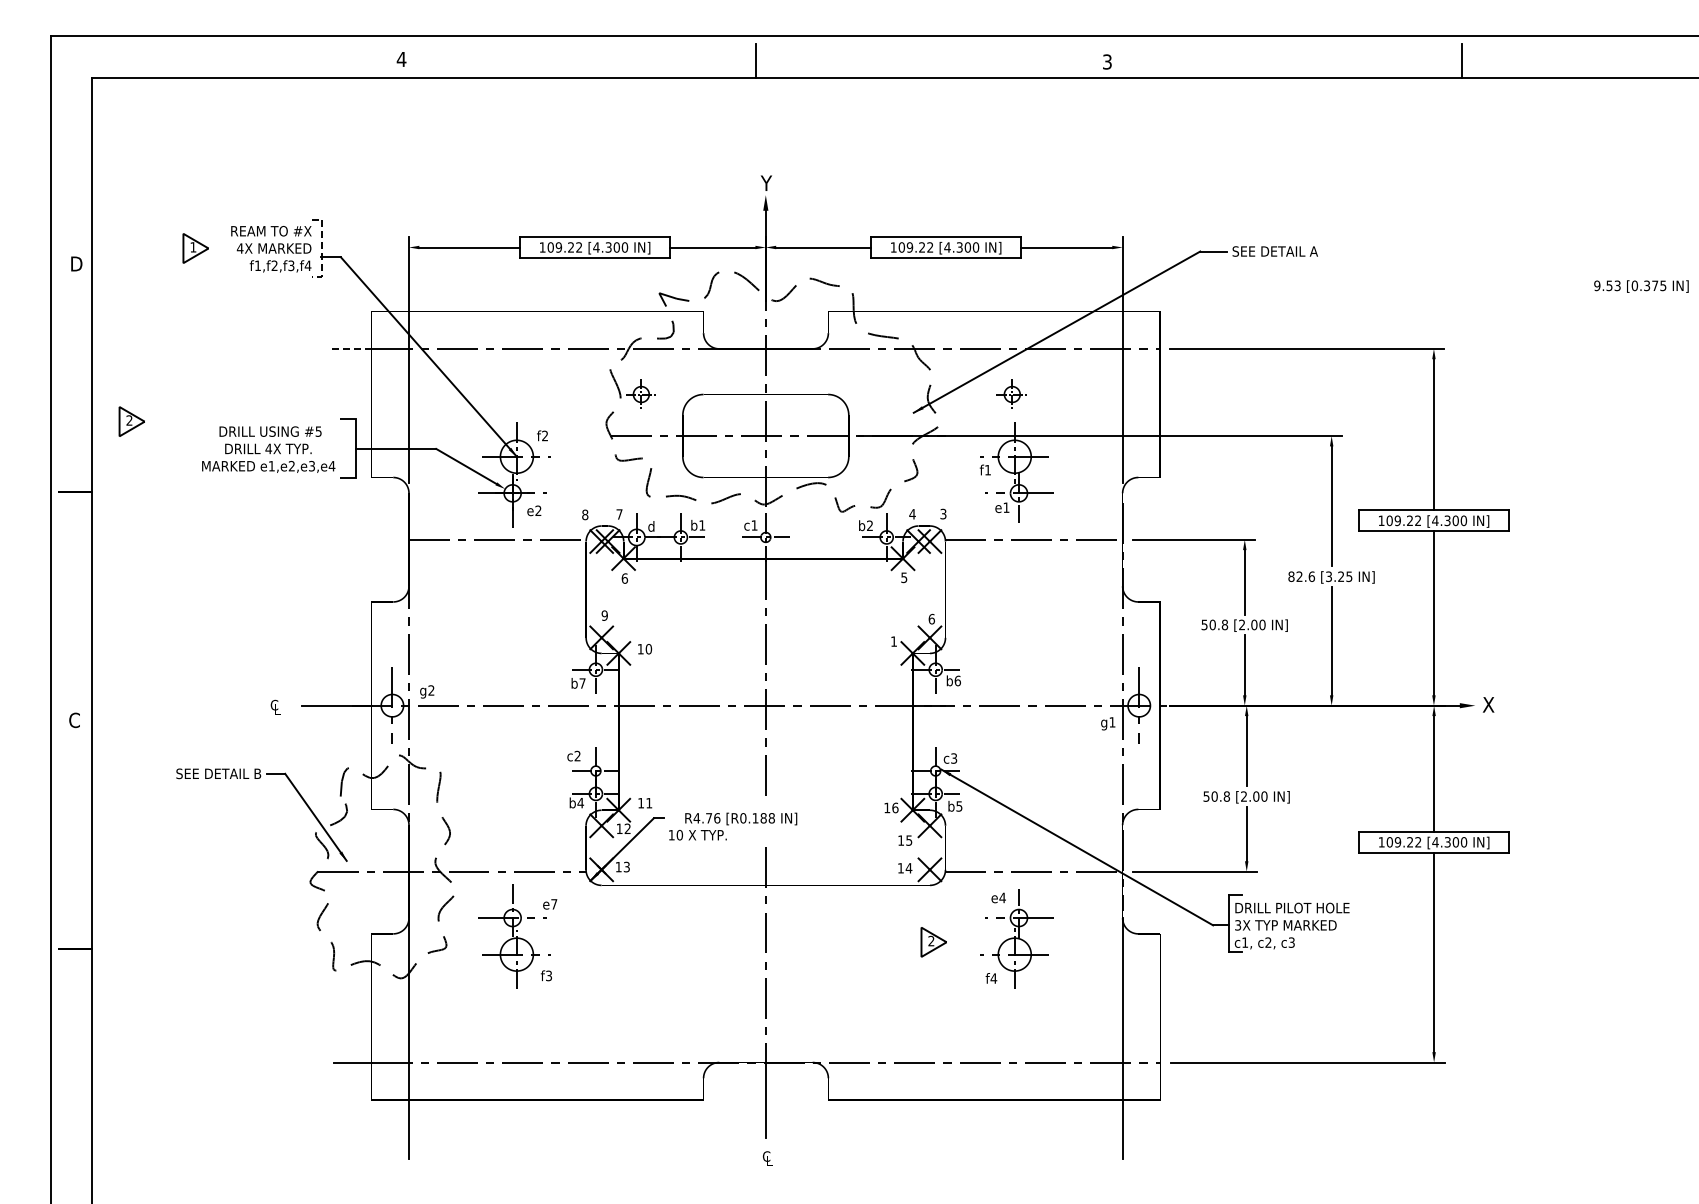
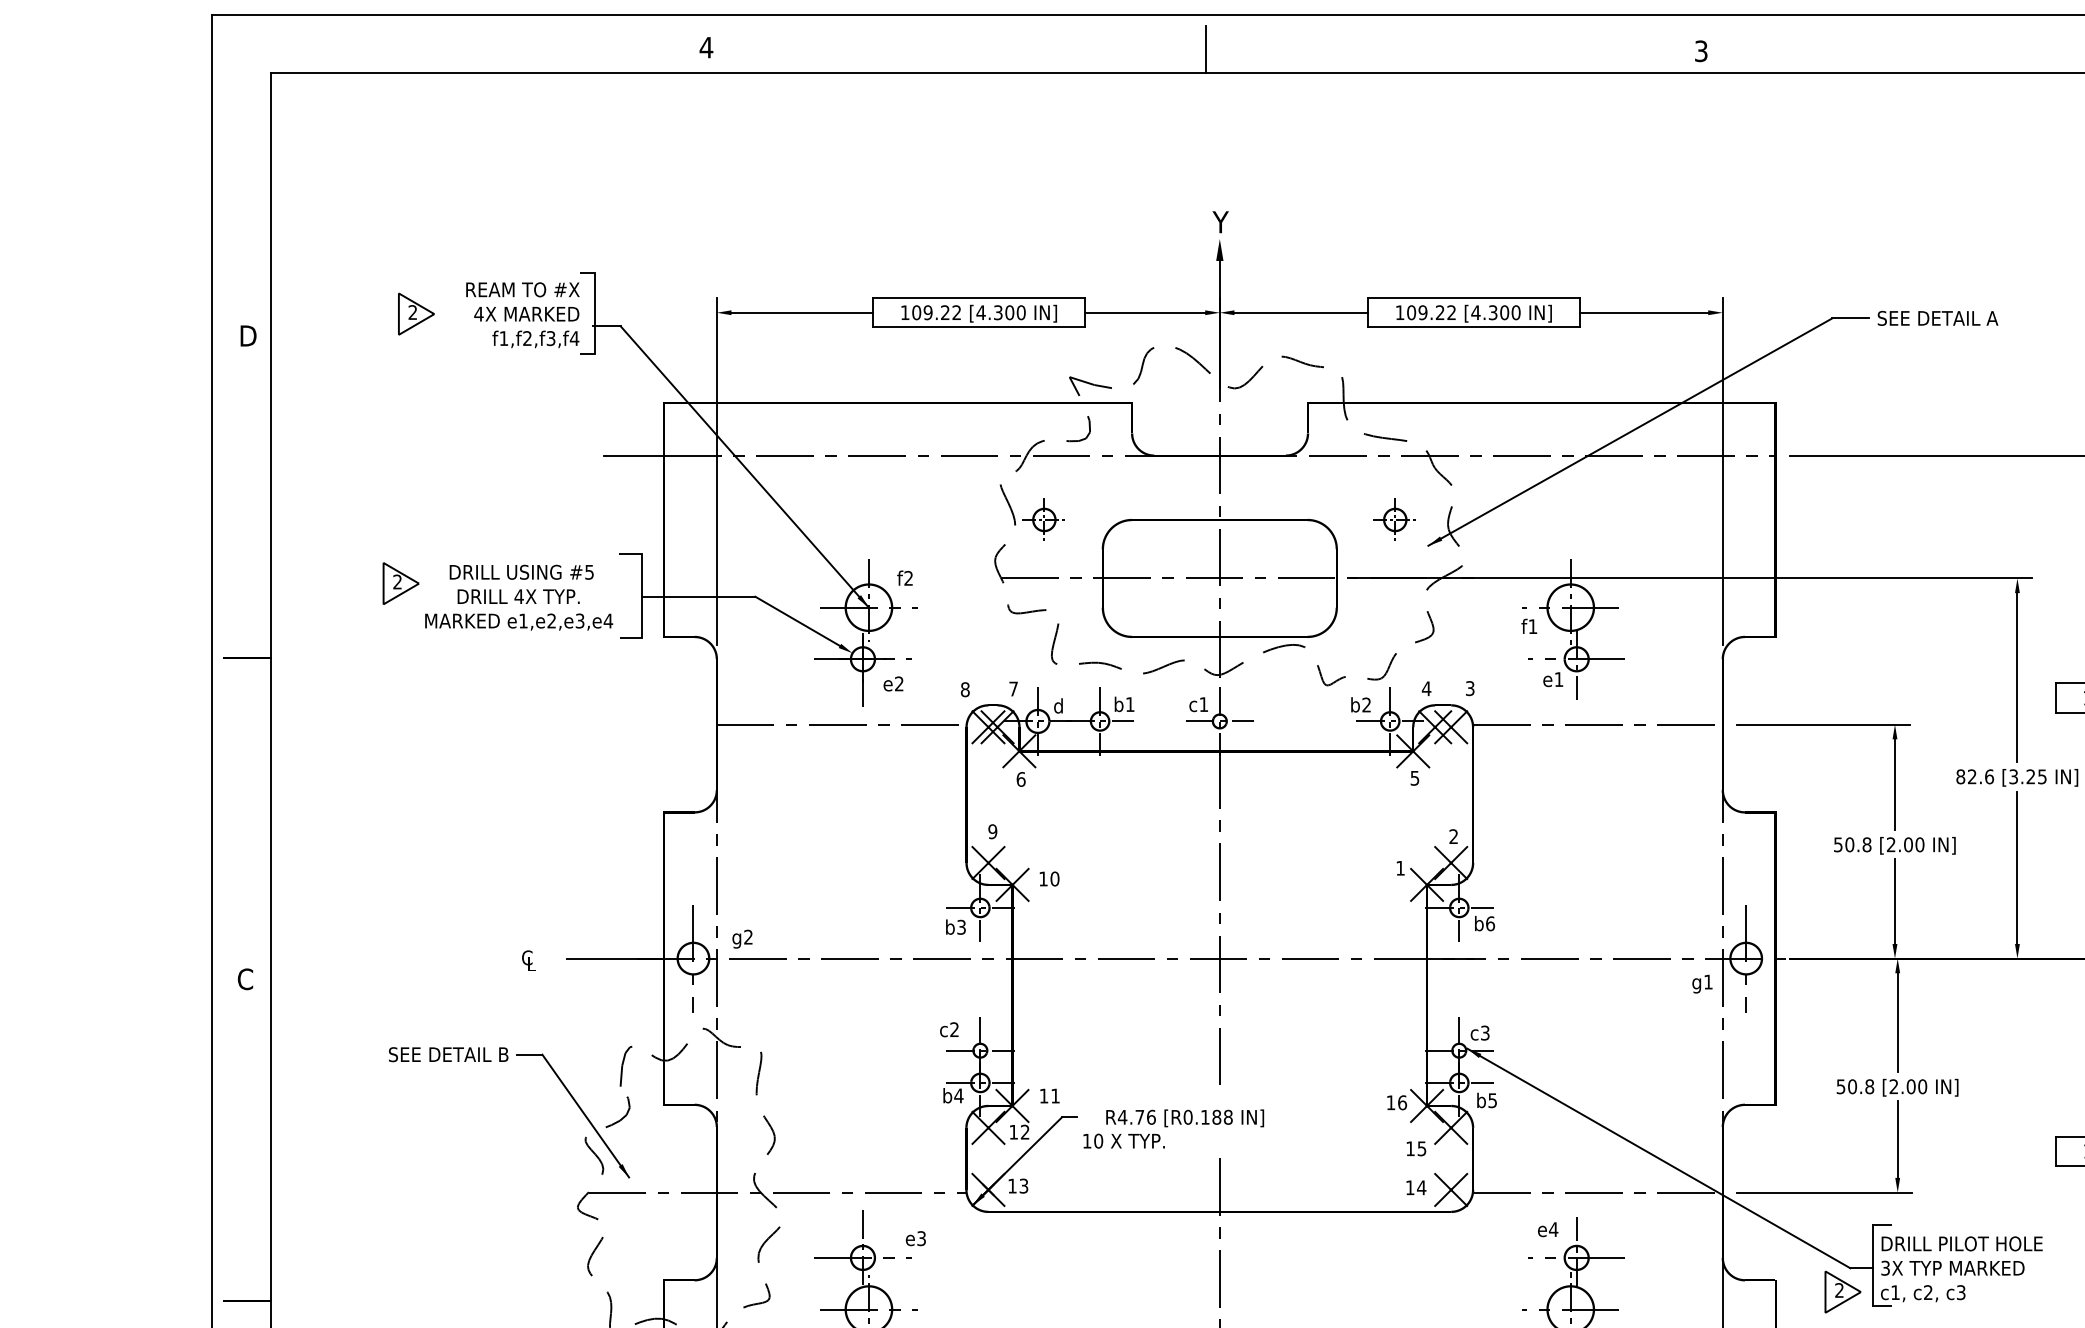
text: (193, 247) -> (413, 312), 1 -> 2
line: (322, 248) -> (594, 314), dashed -> solid
line: (349, 348) -> (632, 455), dashed -> solid
part: (1011, 393) -> (1394, 518), moved
part: (131, 421) -> (400, 583), moved
text: (931, 618) -> (1453, 835), 6 -> 2
text: (582, 683) -> (961, 927), b7 -> b3
text: (554, 904) -> (921, 1238), e7 -> e3
part: (933, 942) -> (1842, 1292), moved

